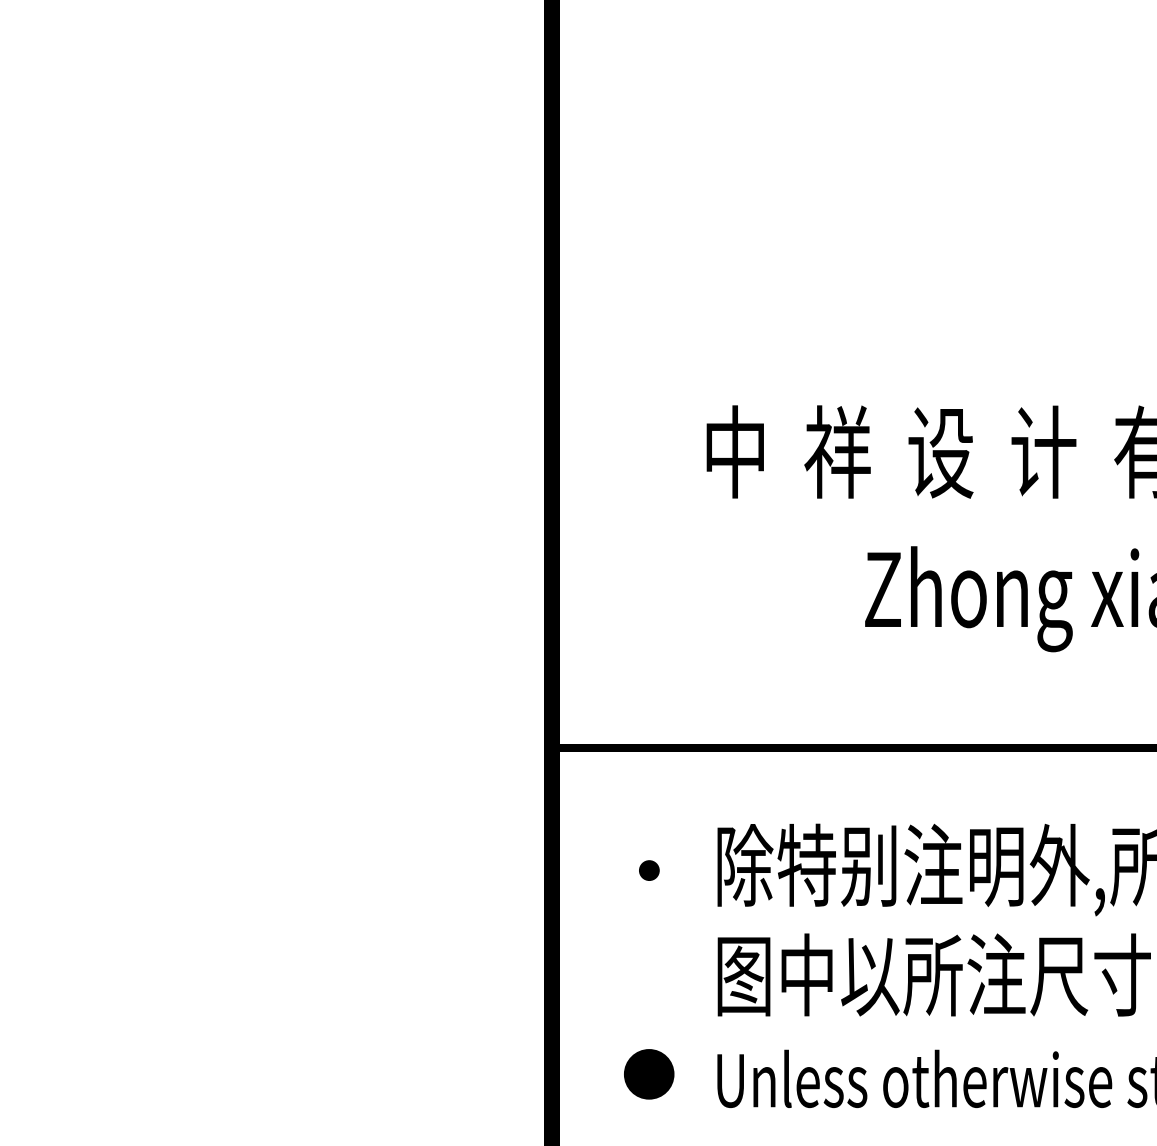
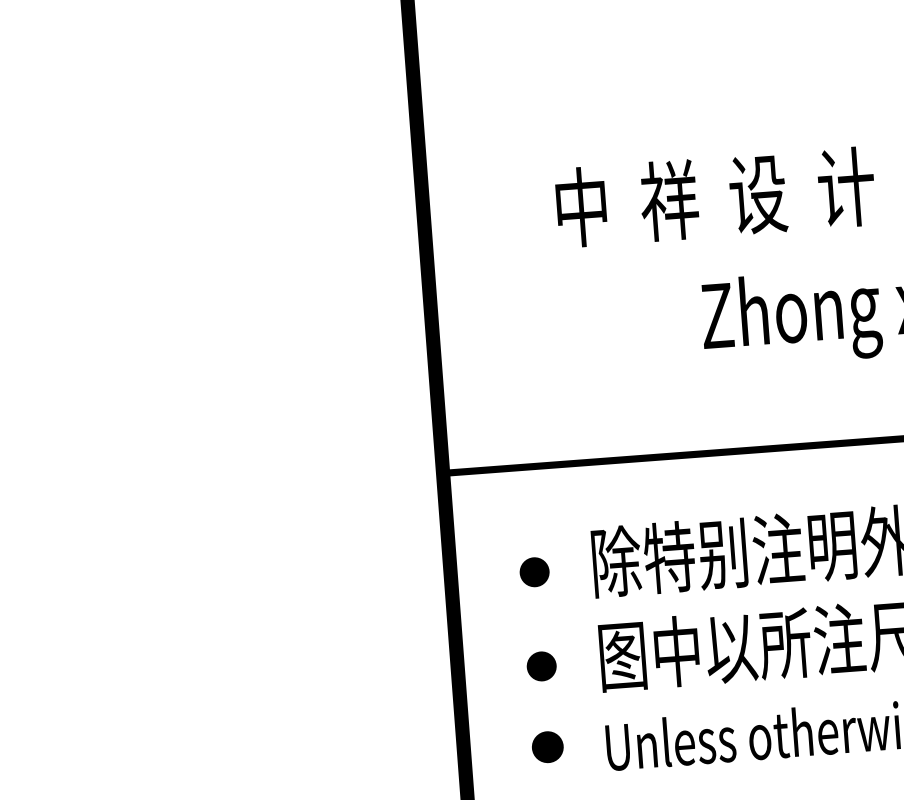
part: (649, 870) -> (534, 572), size x1.67
part: (649, 980) -> (541, 666), added
part: (649, 1074) -> (548, 747), size x0.71

